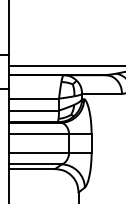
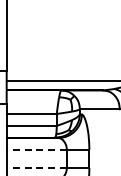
line: (38, 134) -> (36, 149), solid -> dashed
line: (38, 152) -> (36, 167), solid -> dashed

